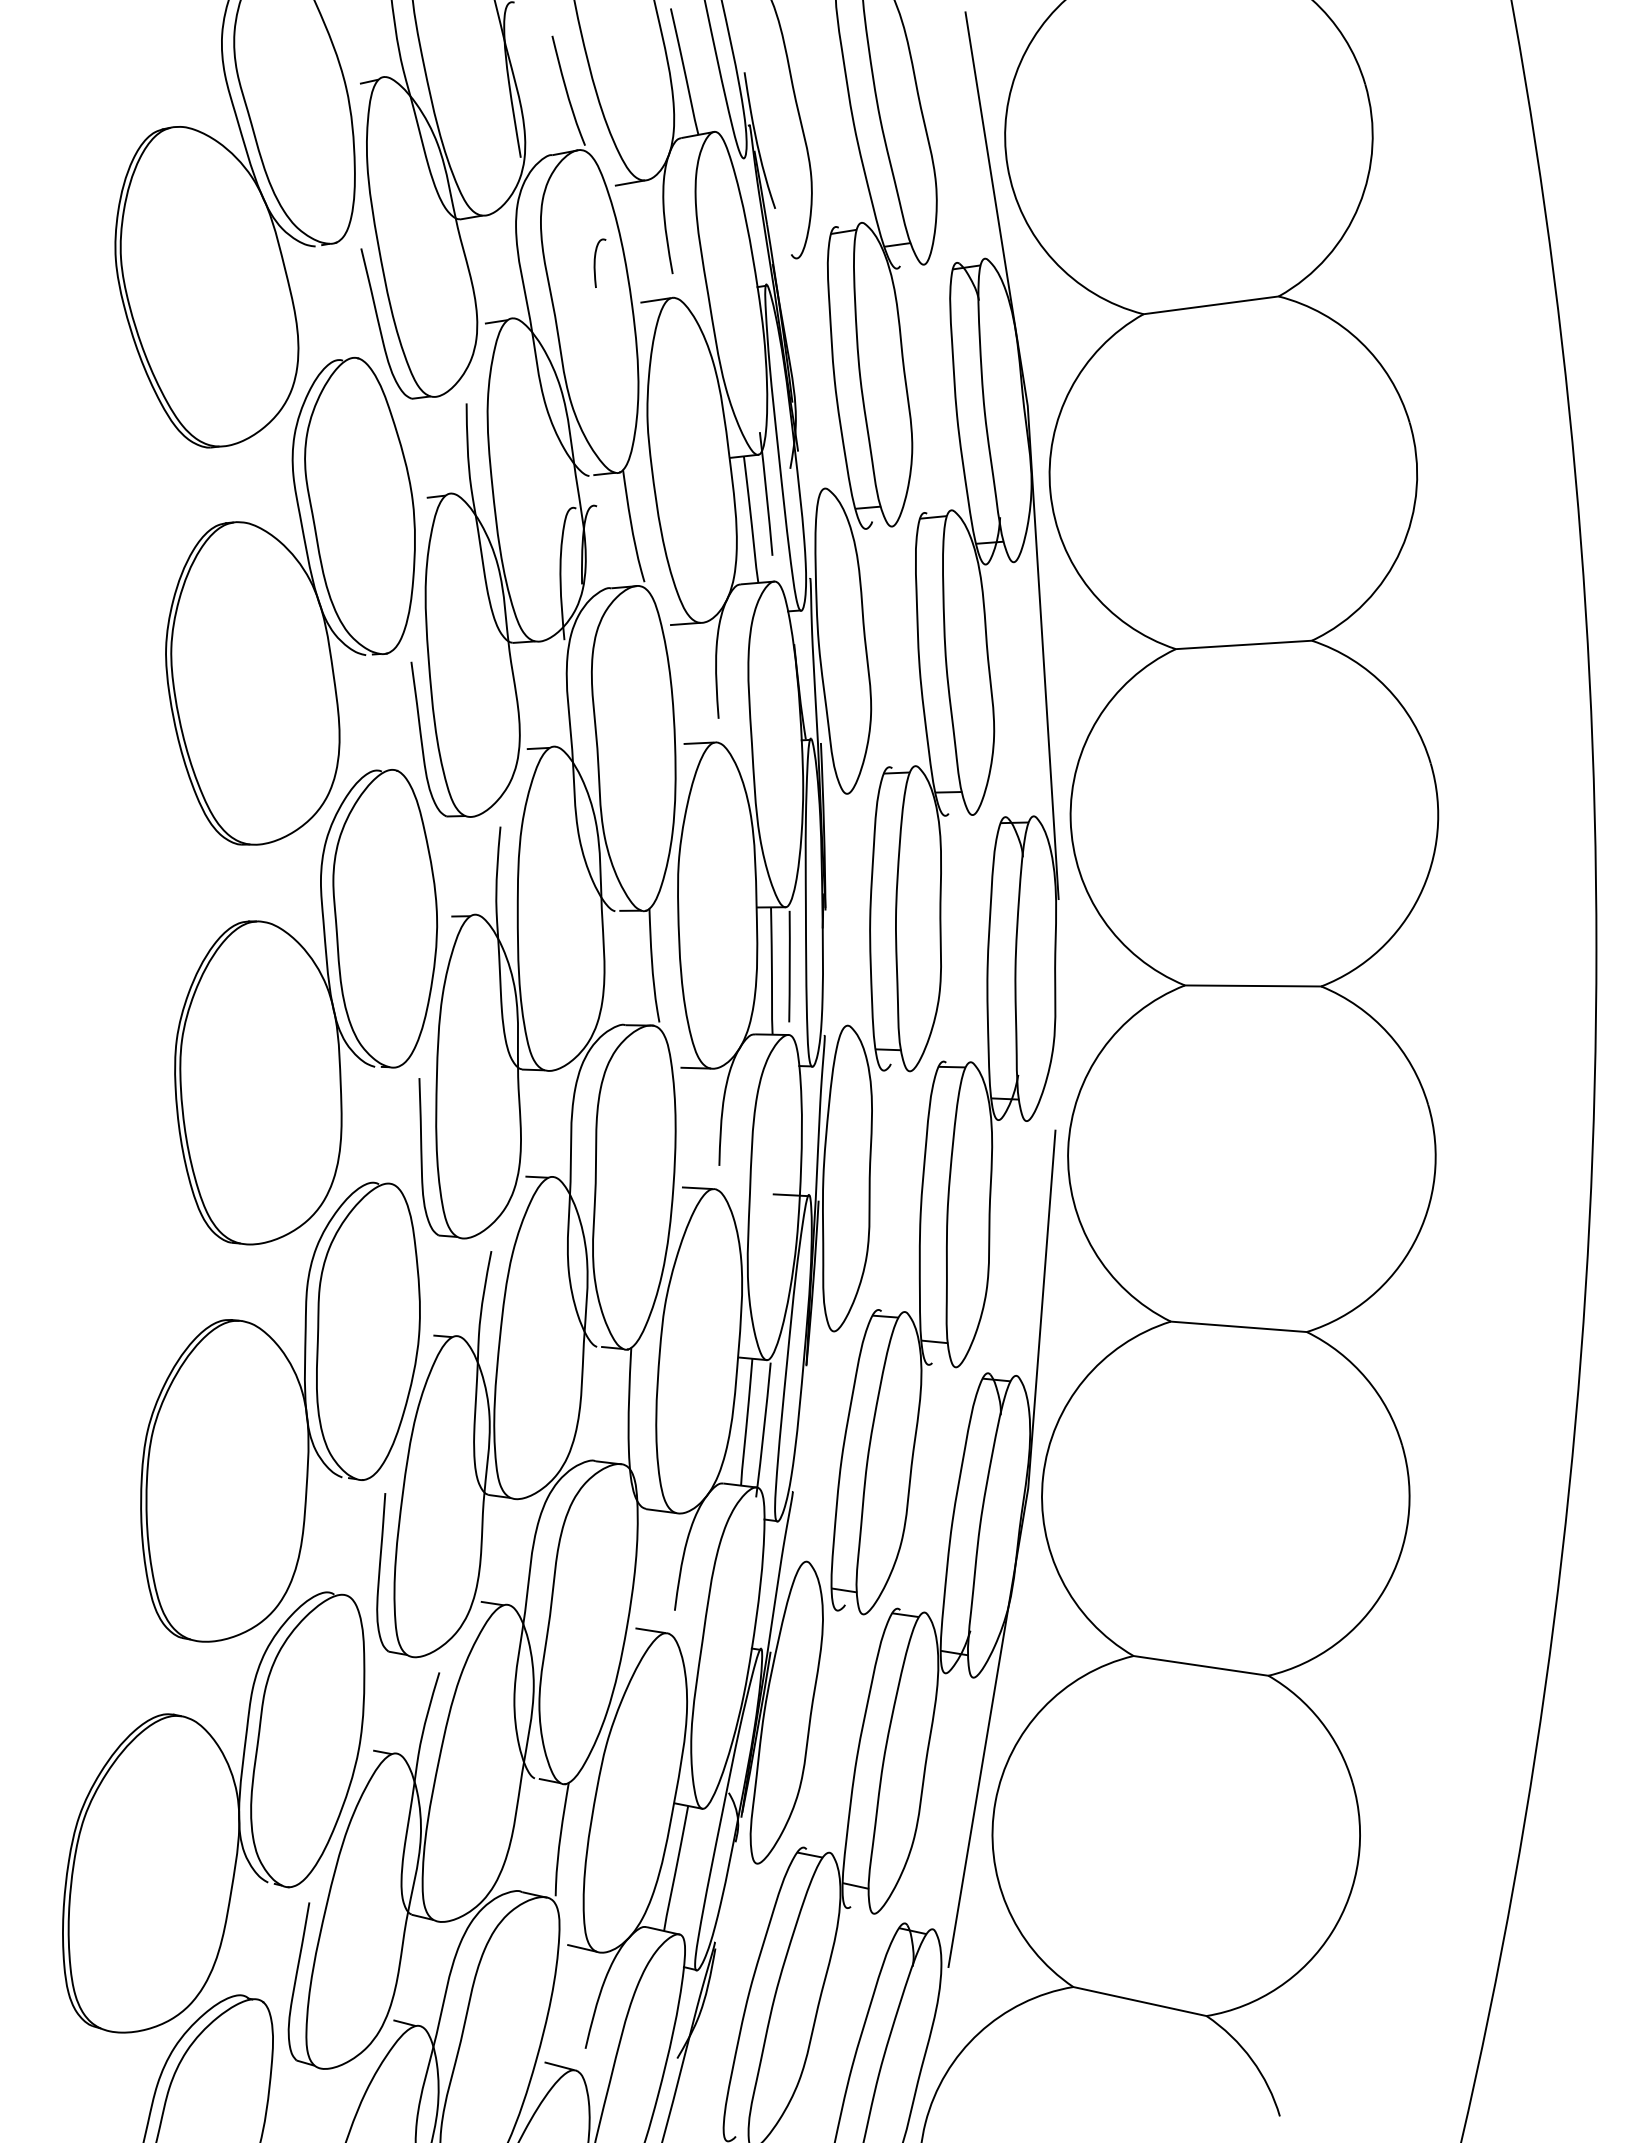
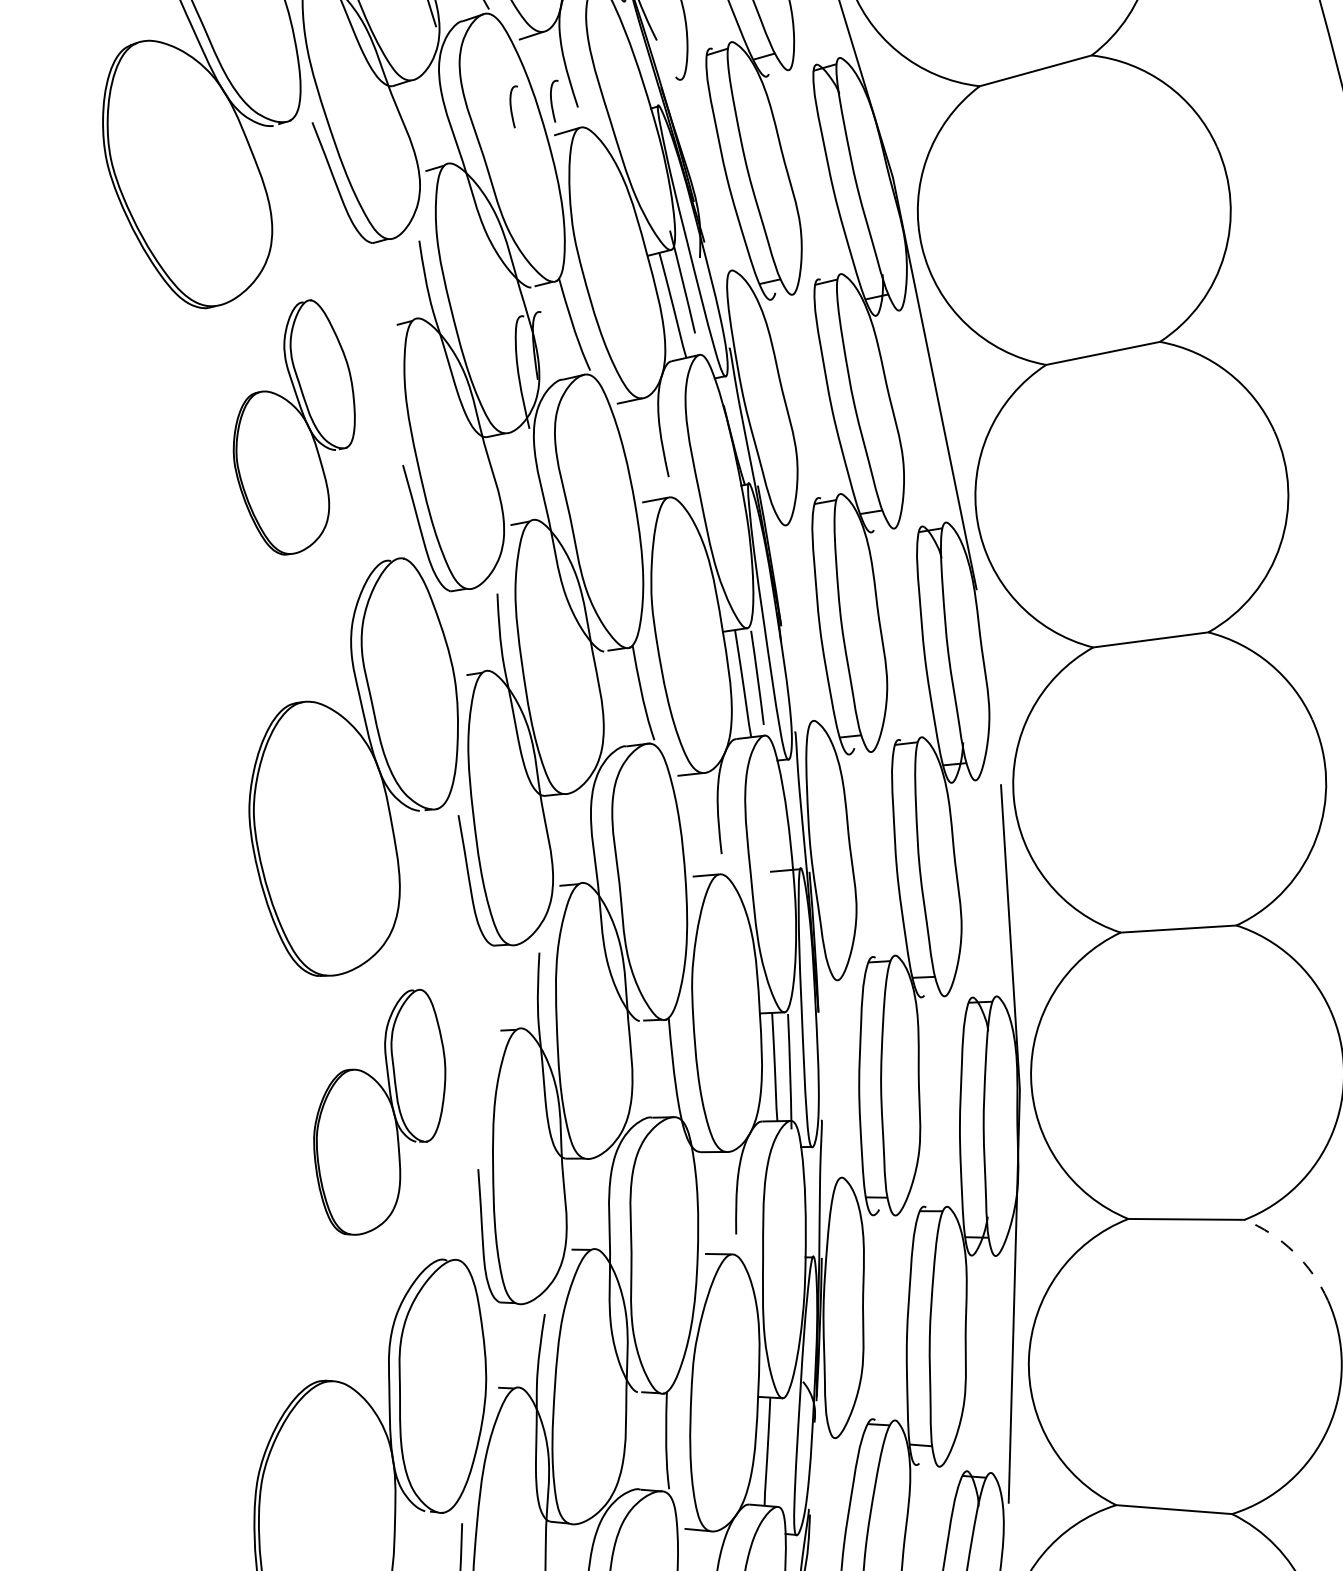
curve: (643, 262) -> (552, 101), added
part: (290, 600) -> (293, 427), size x0.6
part: (280, 1411) -> (380, 1112), size x0.6
arc: (1320, 1721) -> (1293, 1252), solid -> dashed

